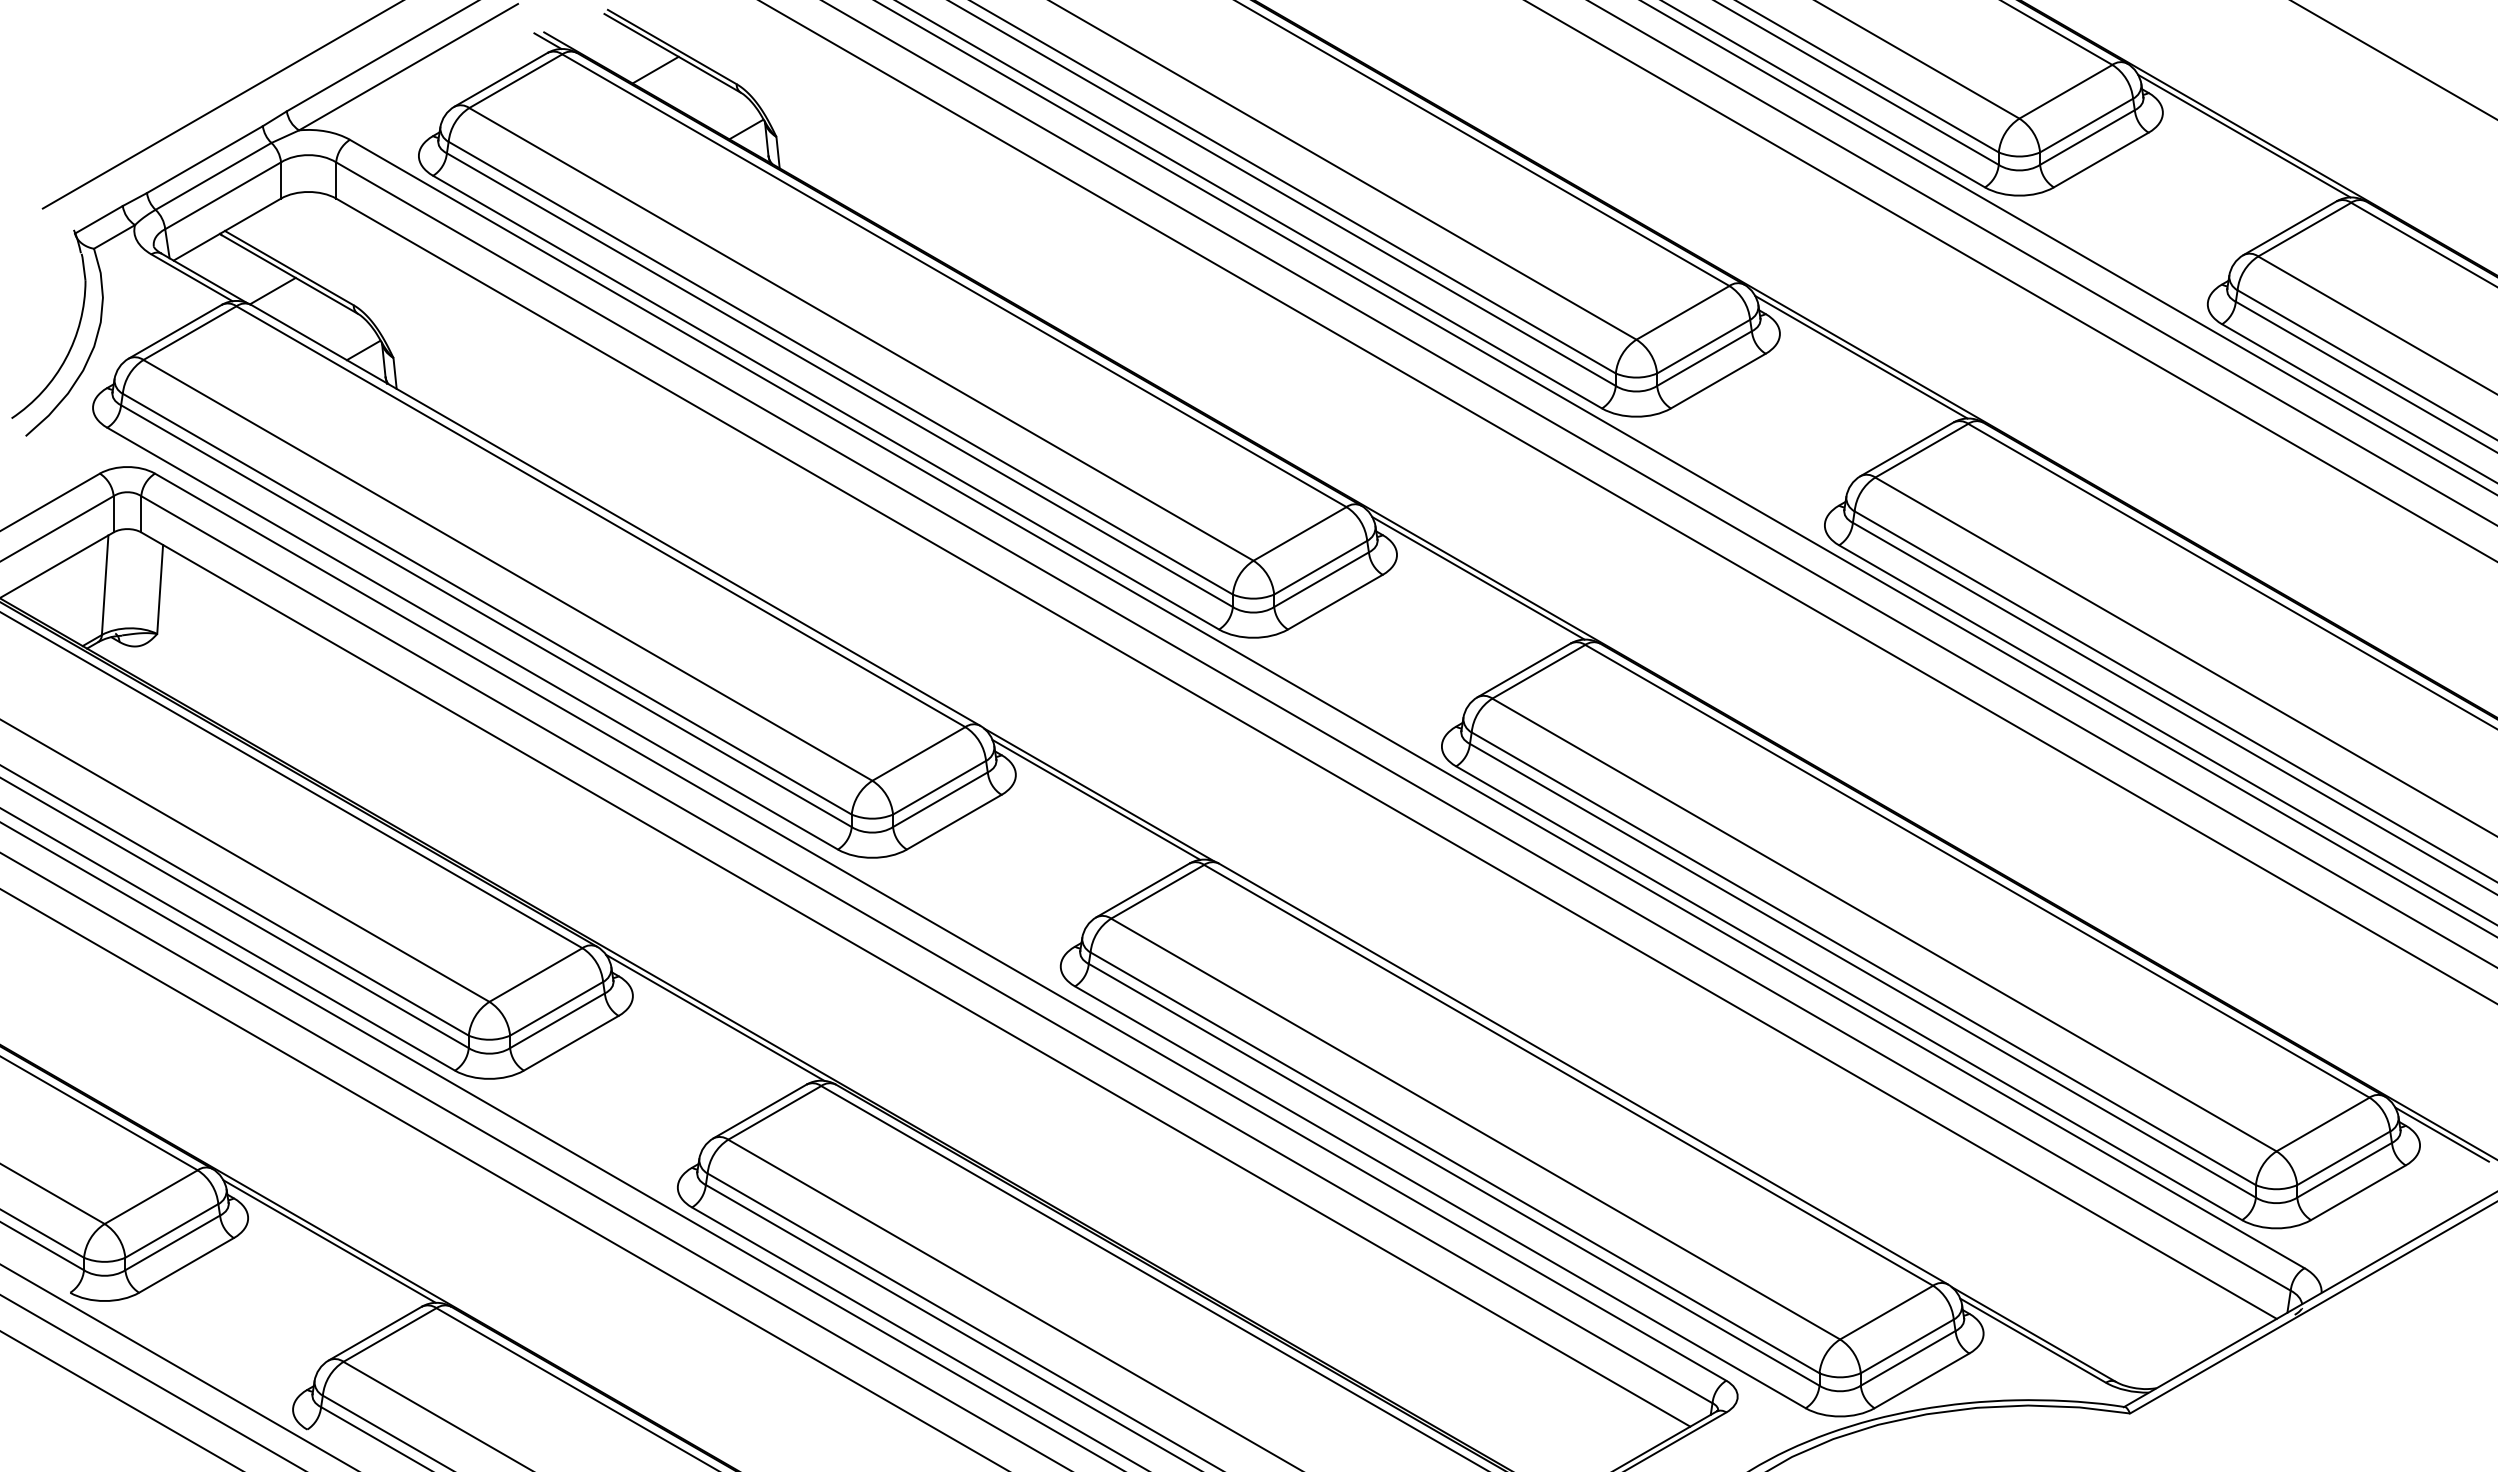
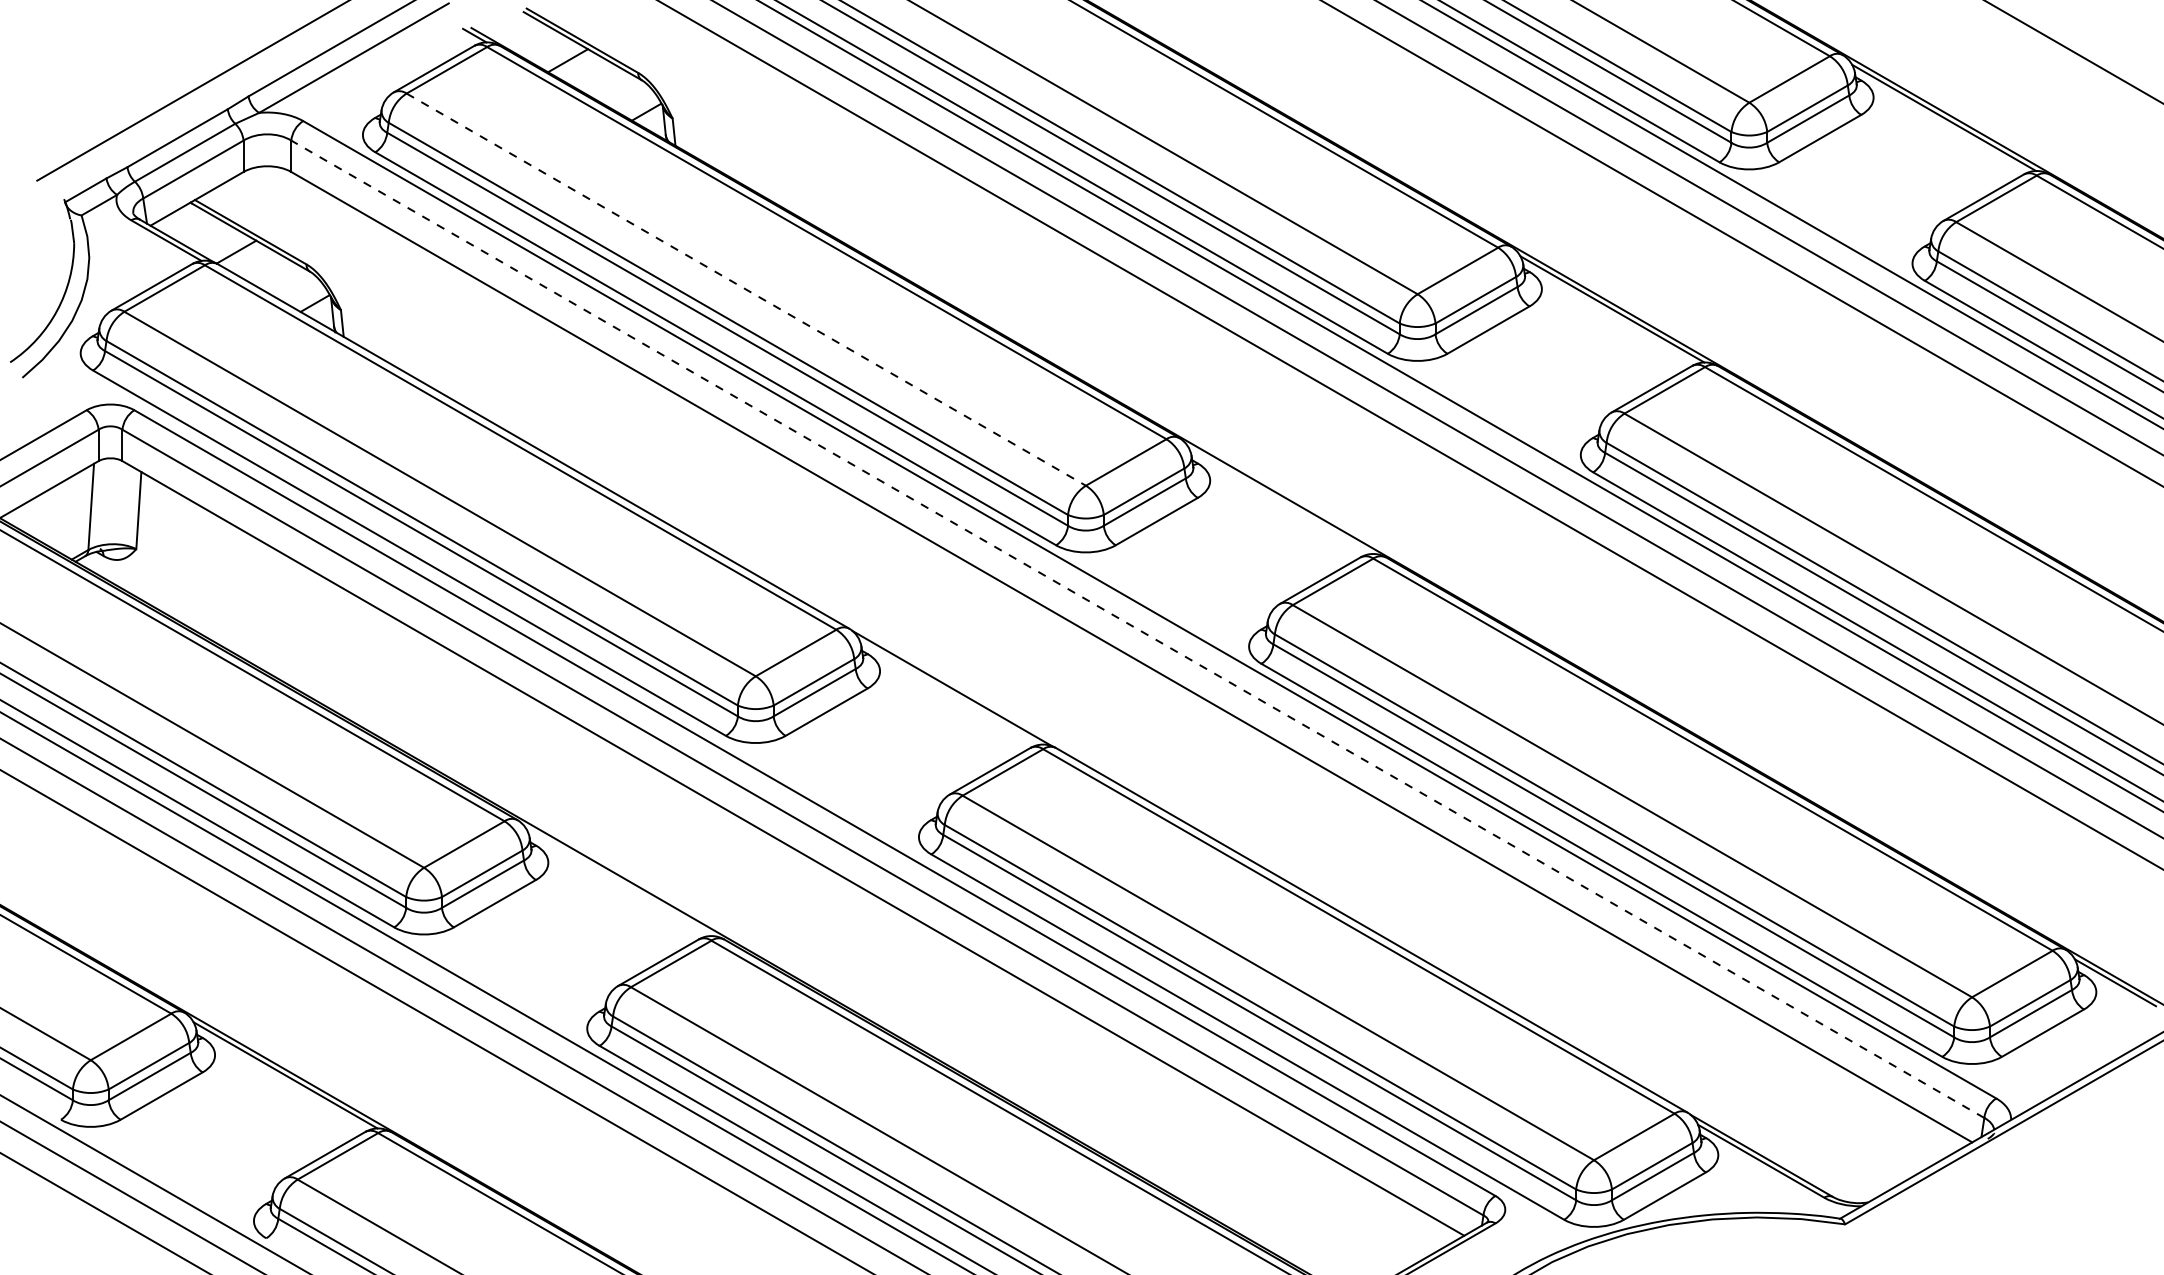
line: (861, 334) -> (746, 289), solid -> dashed
line: (1478, 578) -> (1280, 501), removed
line: (1313, 726) -> (1137, 629), solid -> dashed
line: (1096, 799) -> (949, 692), removed
line: (715, 1017) -> (619, 881), removed

